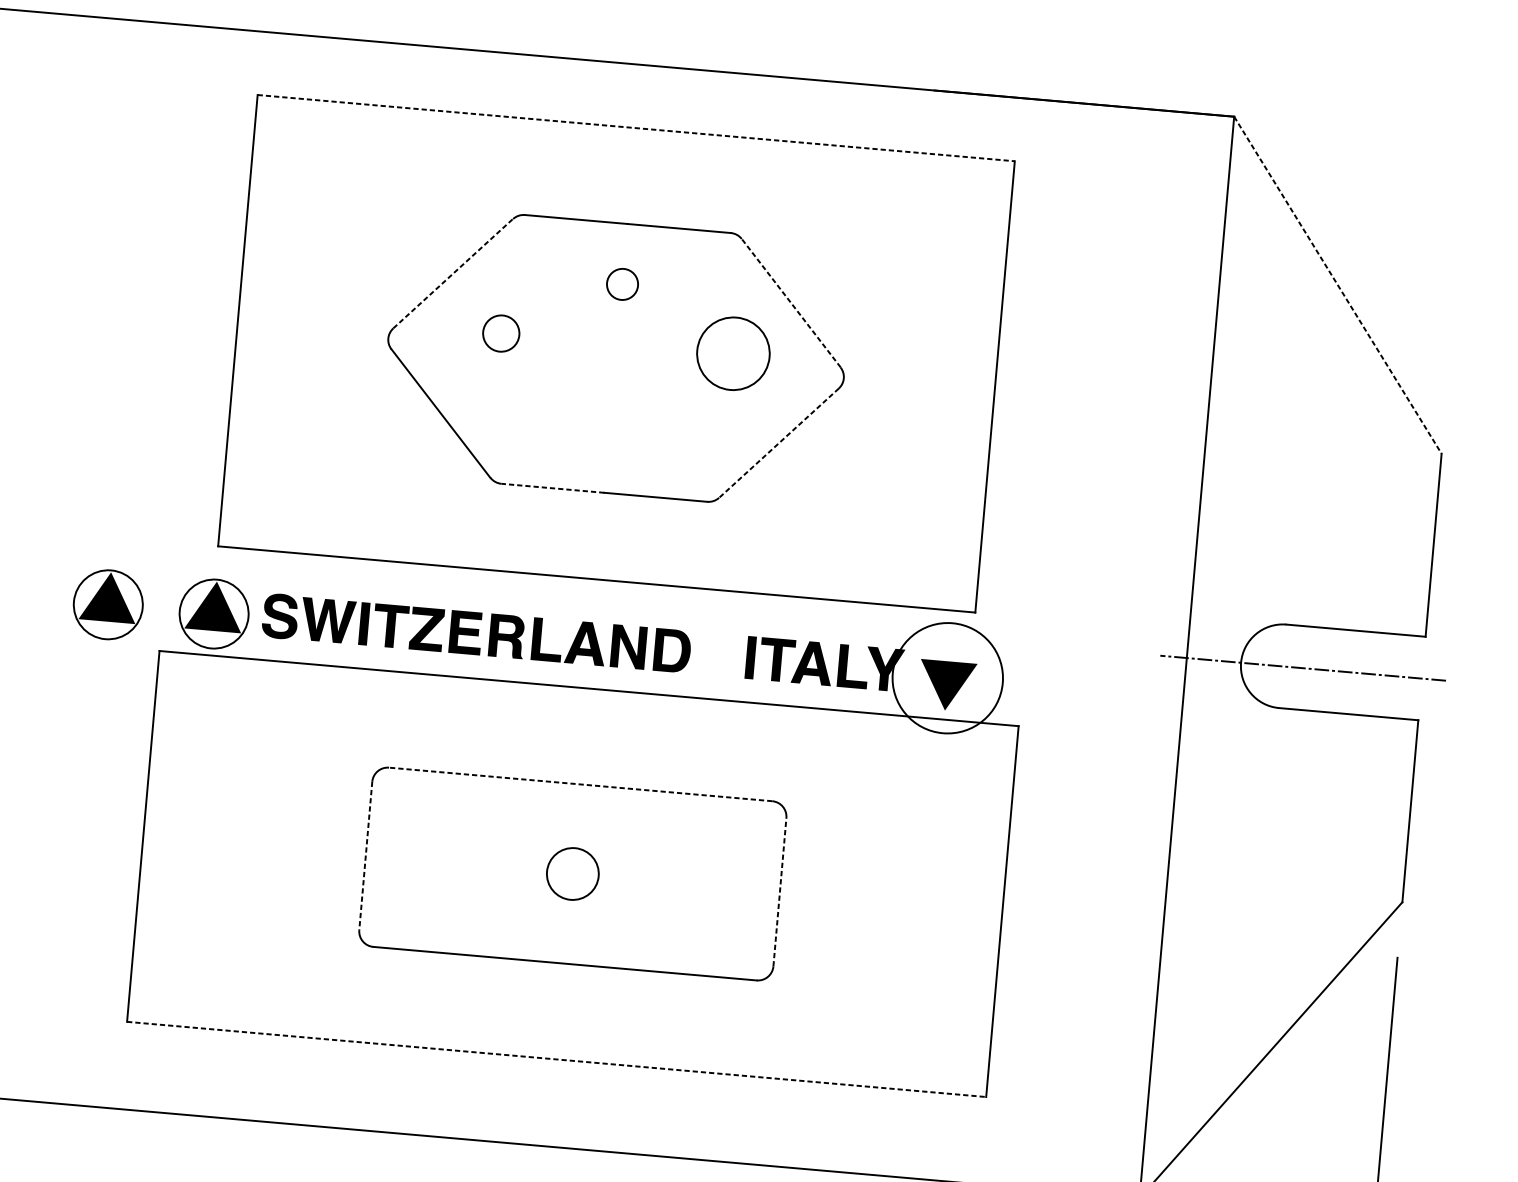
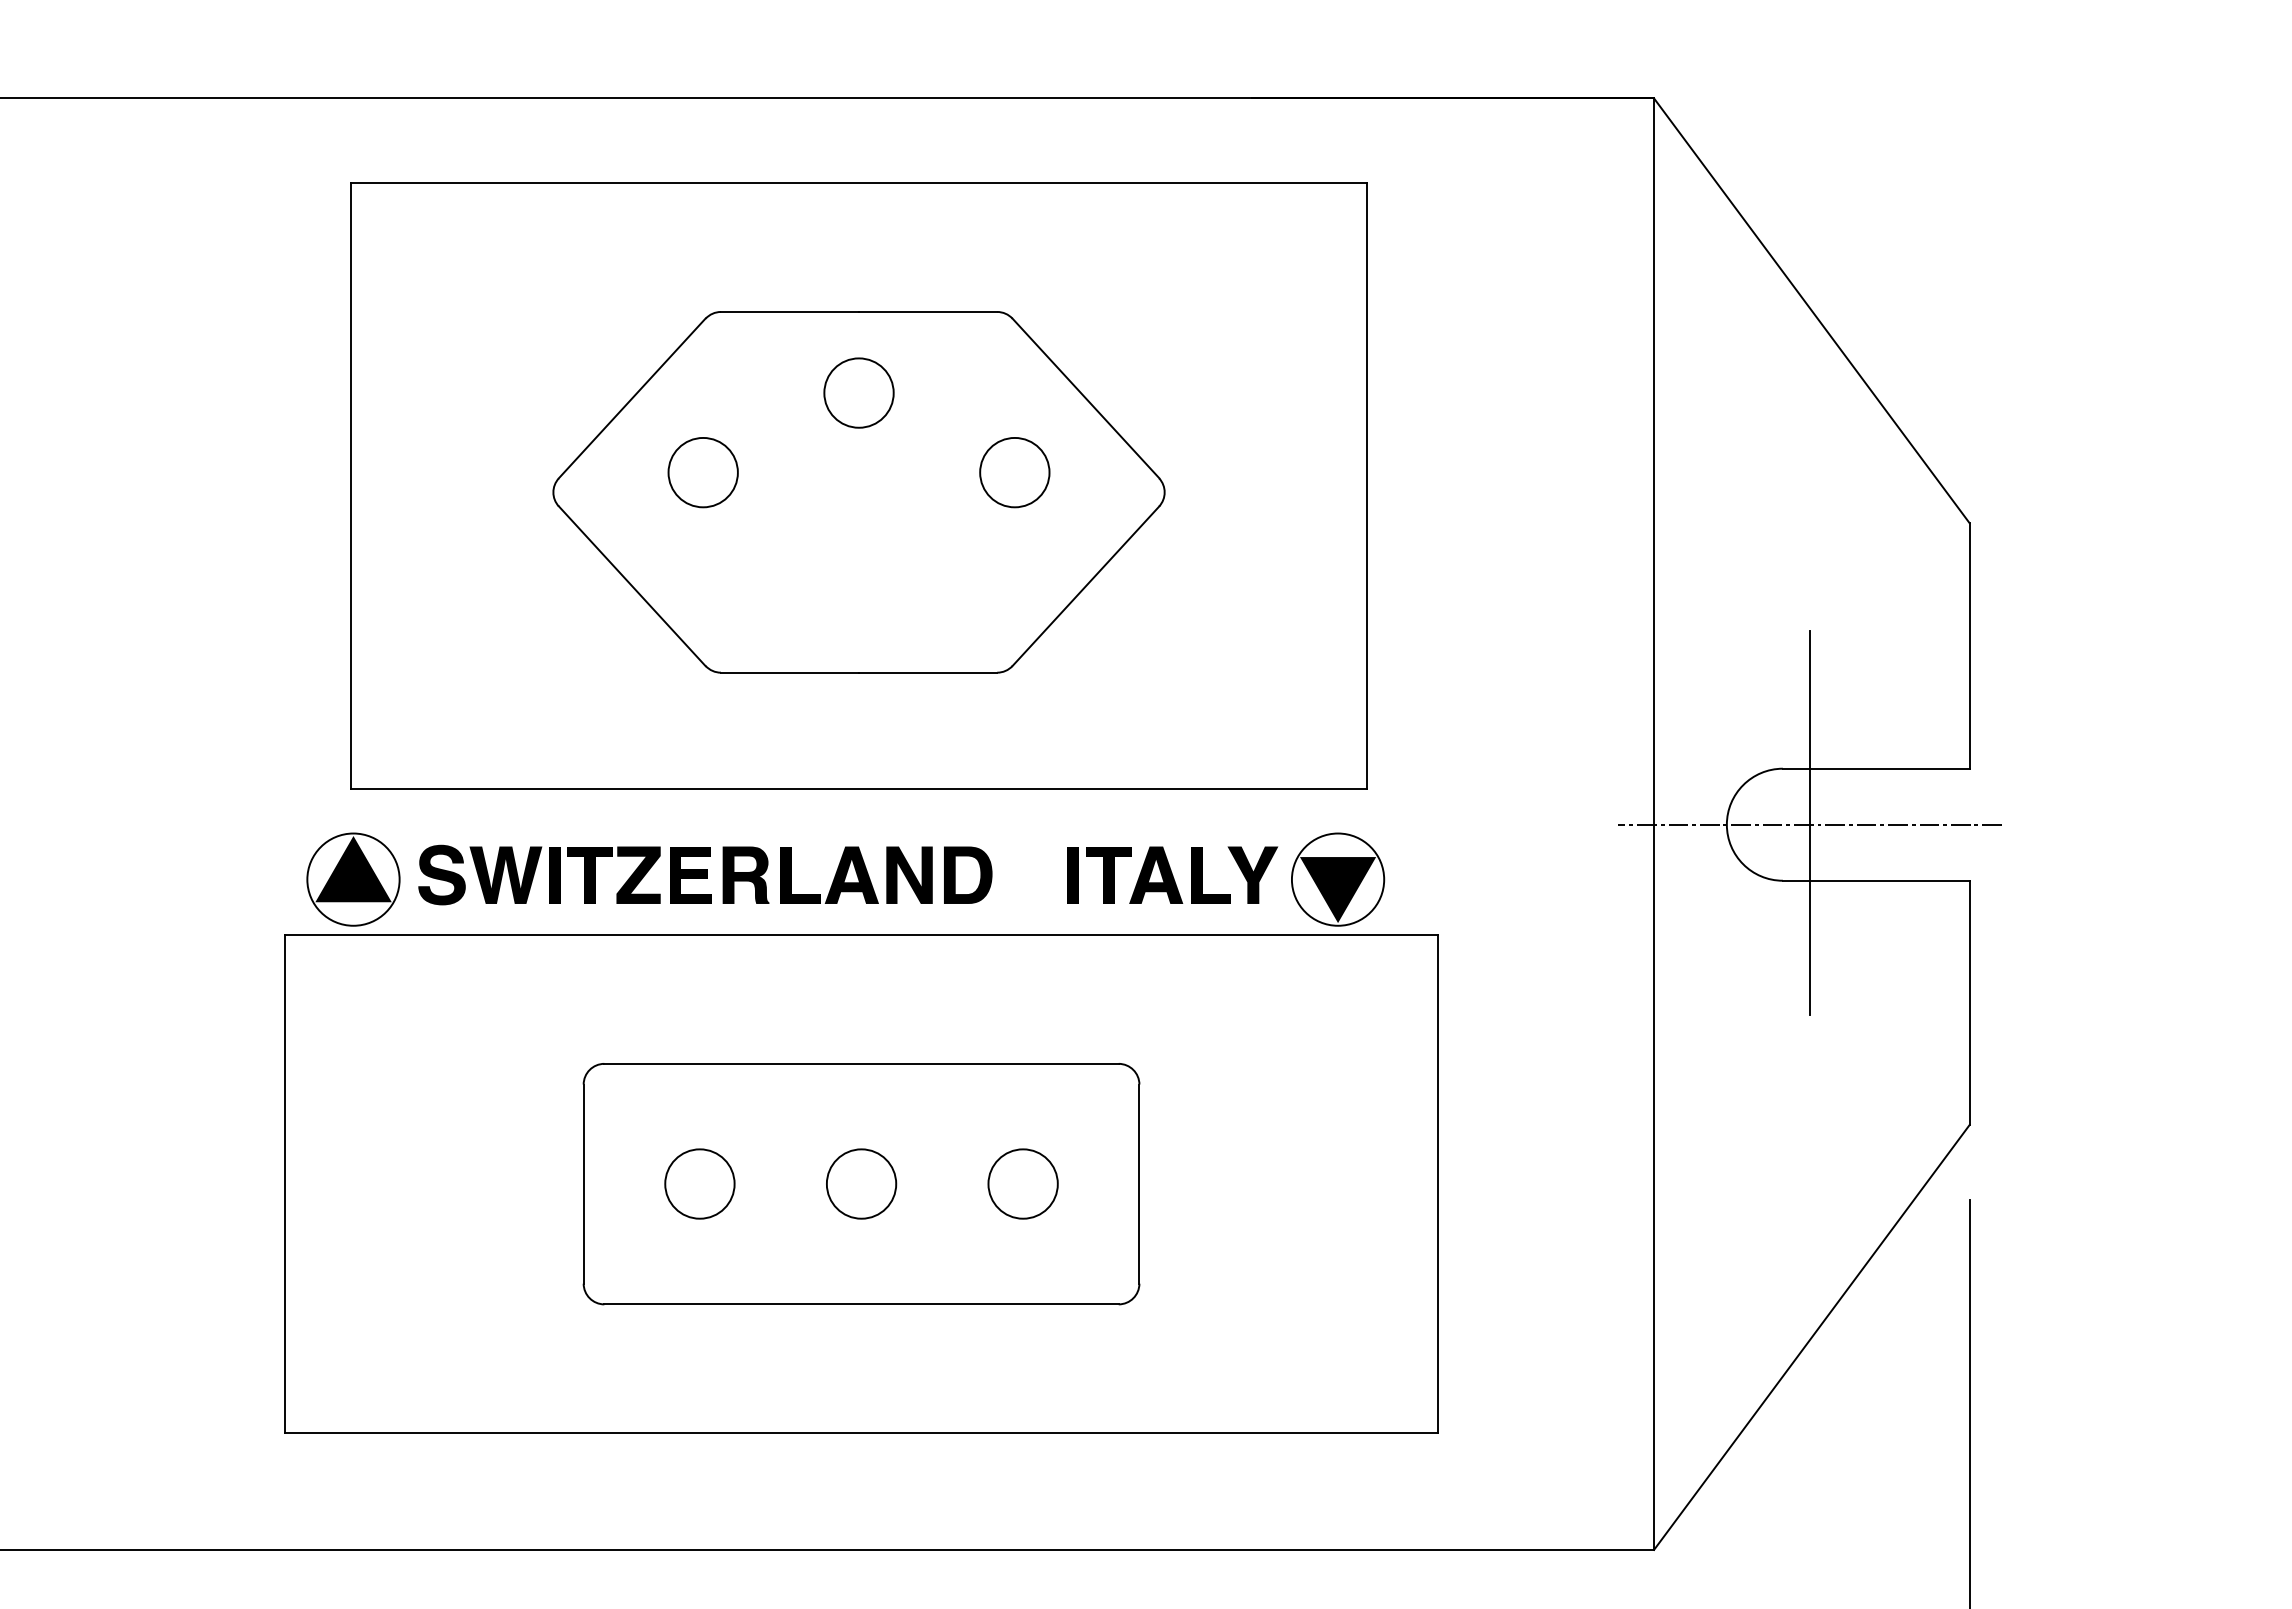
line: (636, 128) -> (859, 183), dashed -> solid
line: (453, 273) -> (632, 398), dashed -> solid
circle: (622, 283) -> (858, 392), size x1.67
line: (1337, 285) -> (1811, 310), dashed -> solid
line: (790, 303) -> (1085, 398), dashed -> solid
circle: (500, 333) -> (702, 472), size x1.43
circle: (733, 353) -> (1014, 472), size x0.71
line: (778, 443) -> (1085, 586), dashed -> solid
line: (552, 488) -> (789, 672), dashed -> solid
part: (108, 604) -> (211, 879), removed
line: (1303, 666) -> (1810, 822), added
circle: (947, 678) -> (1337, 879), size x0.62
line: (580, 784) -> (861, 1063), dashed -> solid
line: (365, 856) -> (583, 1184), dashed -> solid
circle: (452, 863) -> (699, 1183), added
circle: (692, 884) -> (1022, 1183), added
line: (779, 892) -> (1139, 1184), dashed -> solid
line: (557, 1059) -> (862, 1432), dashed -> solid

